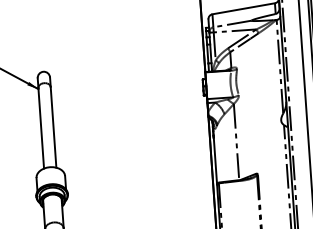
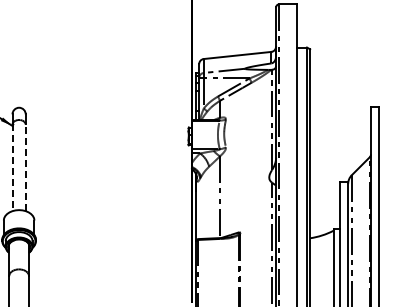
line: (53, 127) -> (25, 167), solid -> dashed
line: (41, 128) -> (12, 168), solid -> dashed

